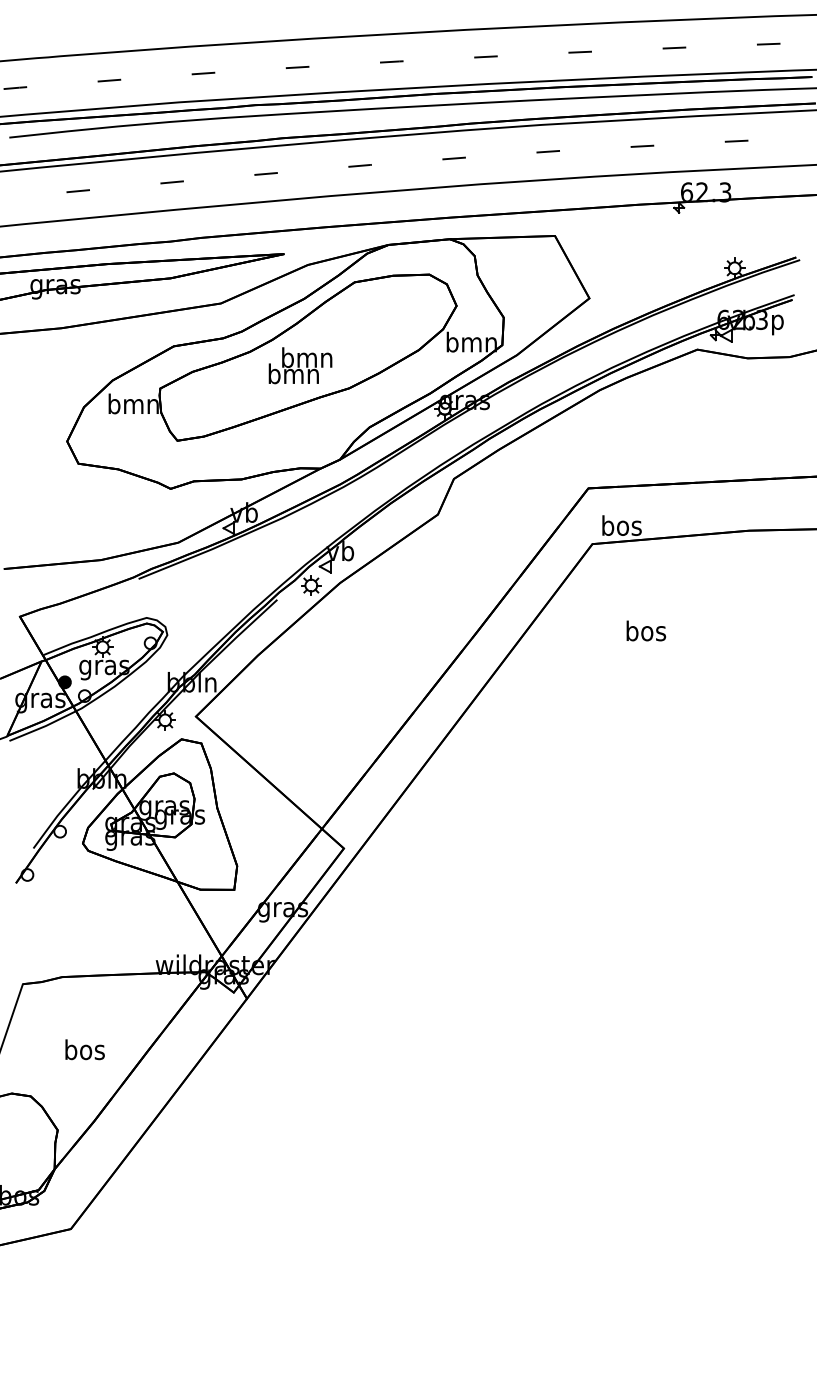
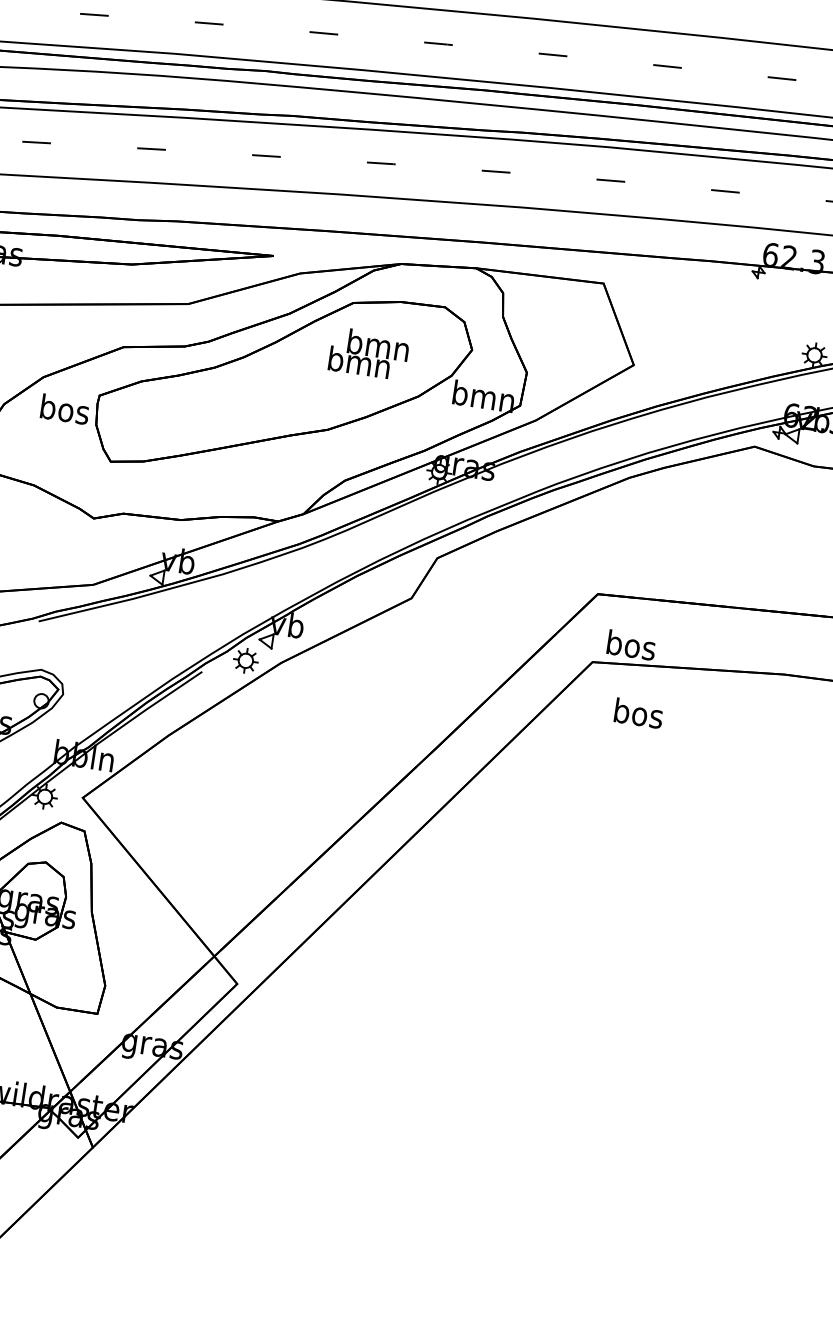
text: (300, 365) -> (369, 353), moved
text: (133, 403) -> (64, 408), bmn -> bos
text: (646, 630) -> (639, 712), moved

